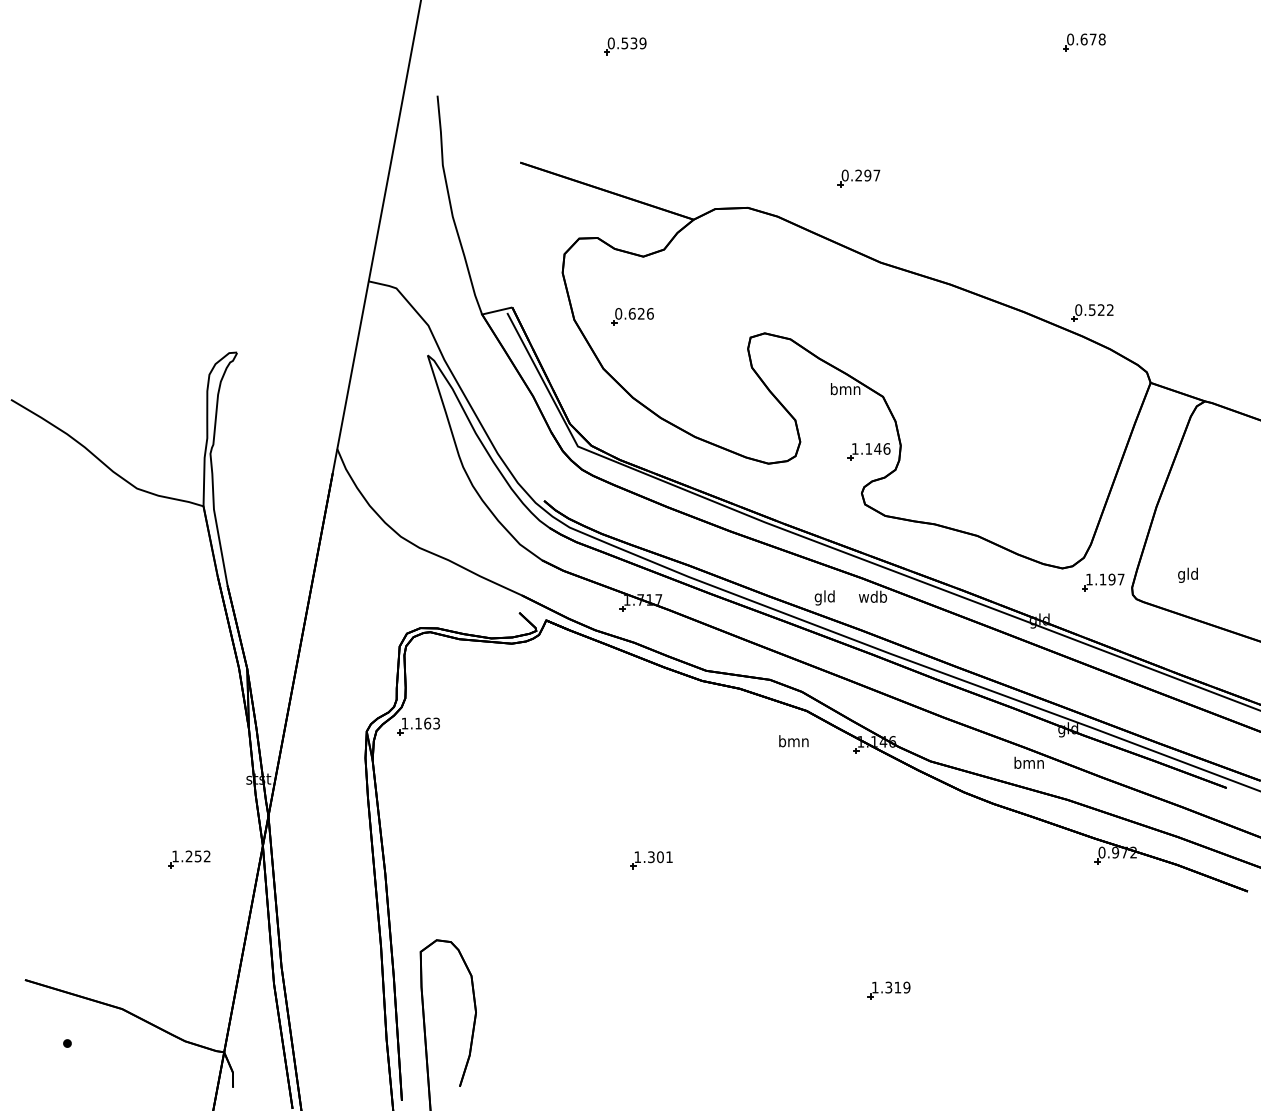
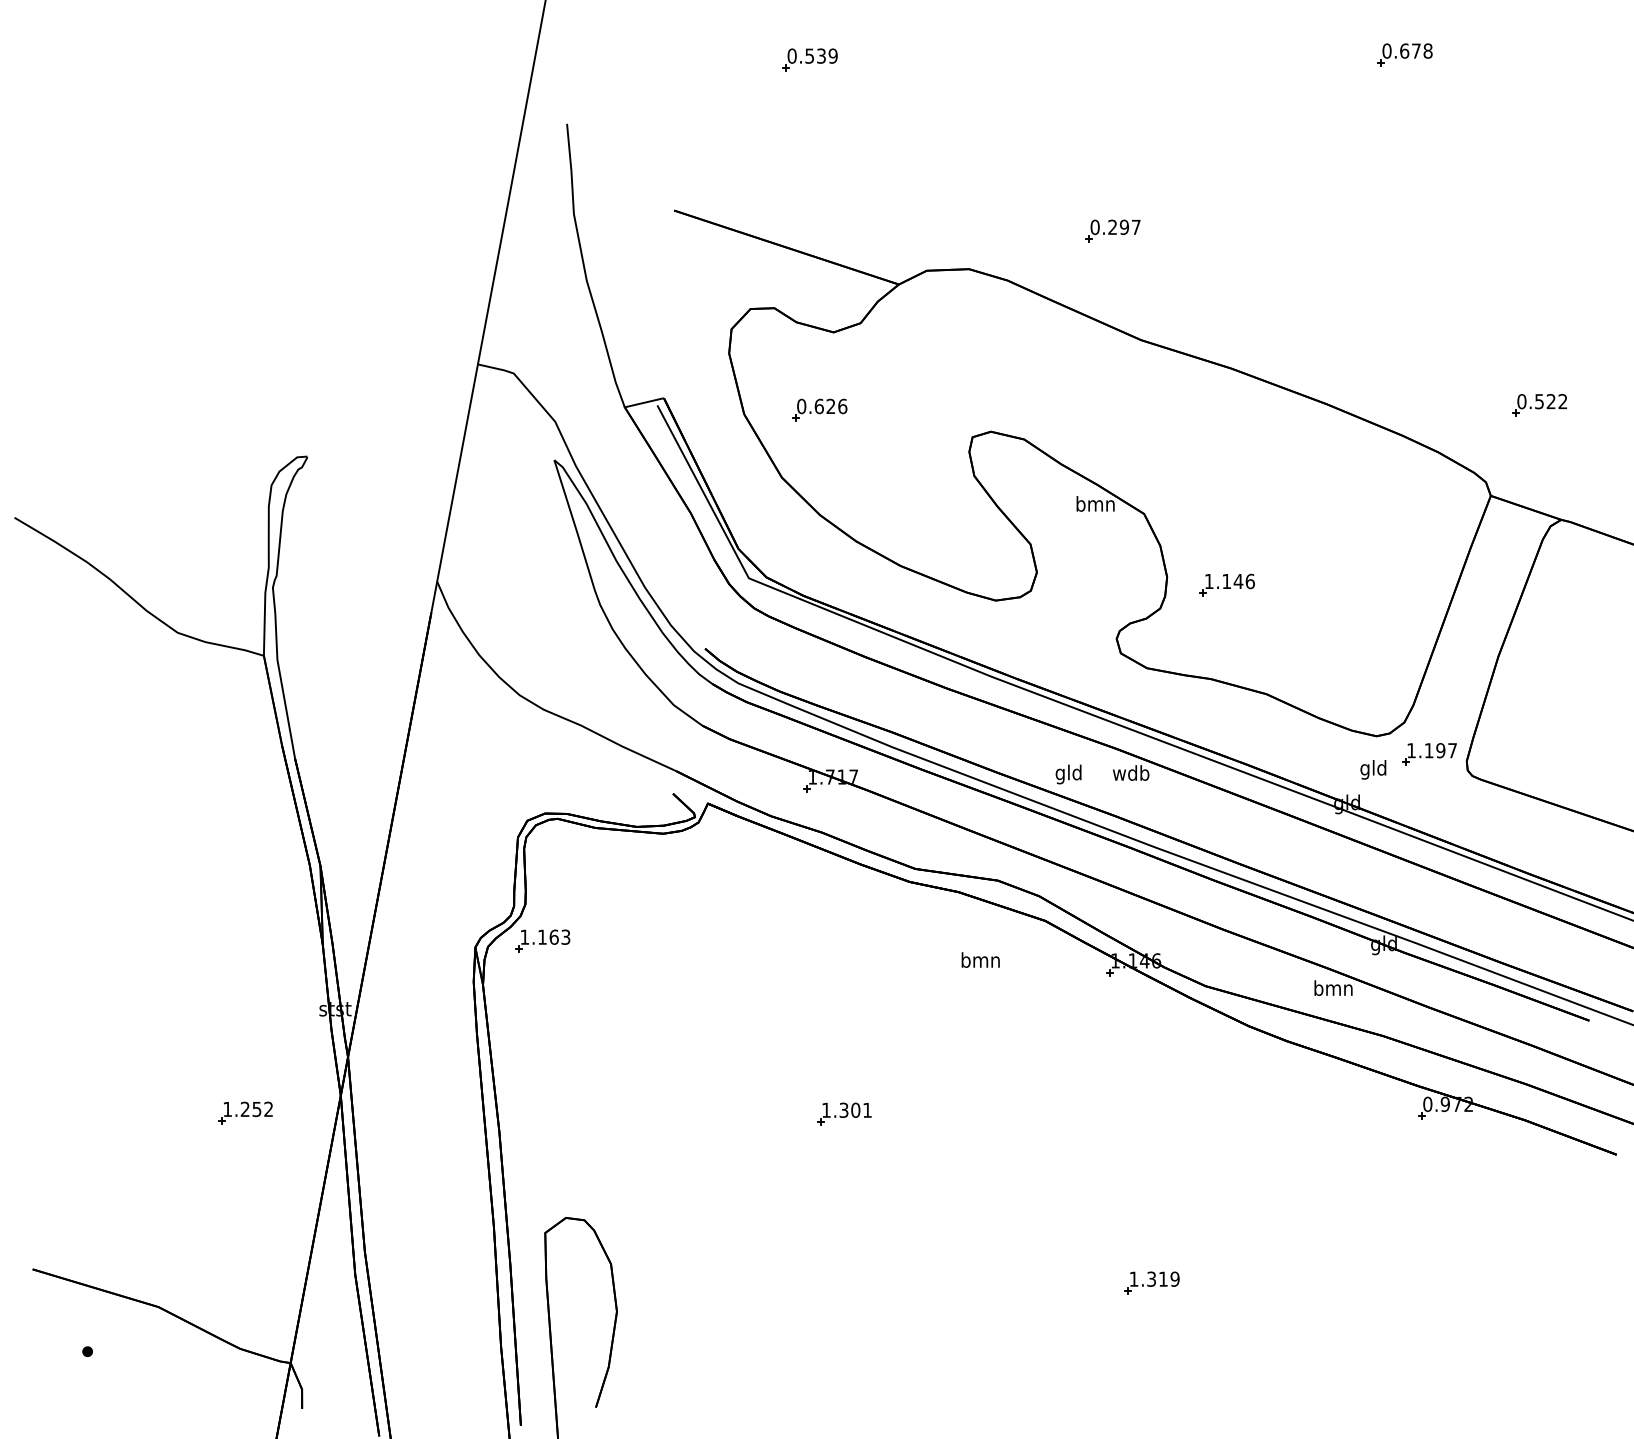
part: (1092, 312) -> (1539, 404), moved
part: (868, 451) -> (1226, 584), moved
text: (1187, 574) -> (1372, 768), moved
text: (793, 741) -> (980, 960), moved

